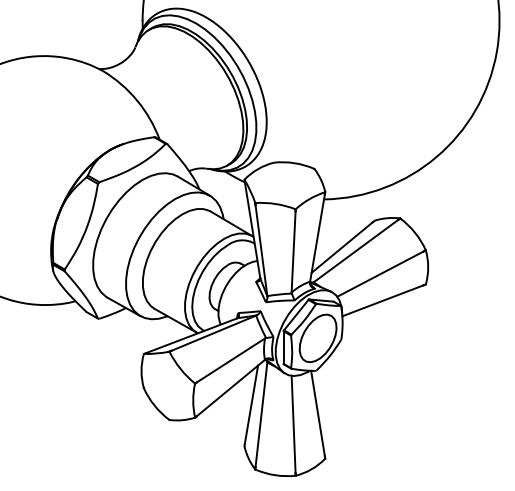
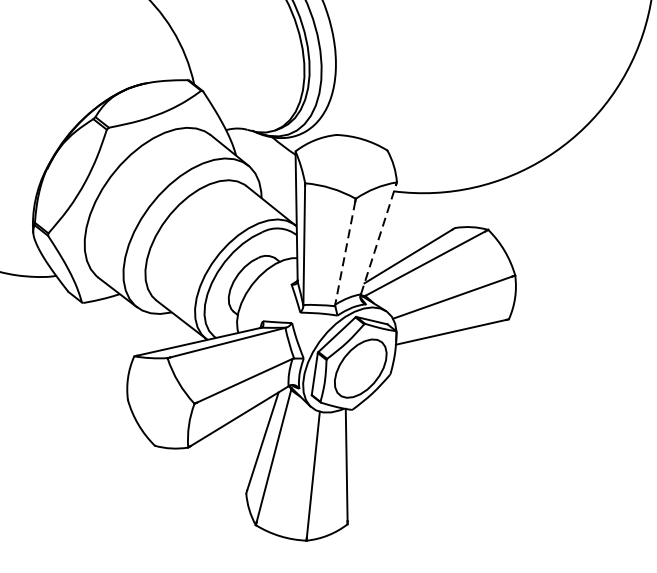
line: (317, 237) -> (378, 239), solid -> dashed
line: (293, 251) -> (345, 252), solid -> dashed

